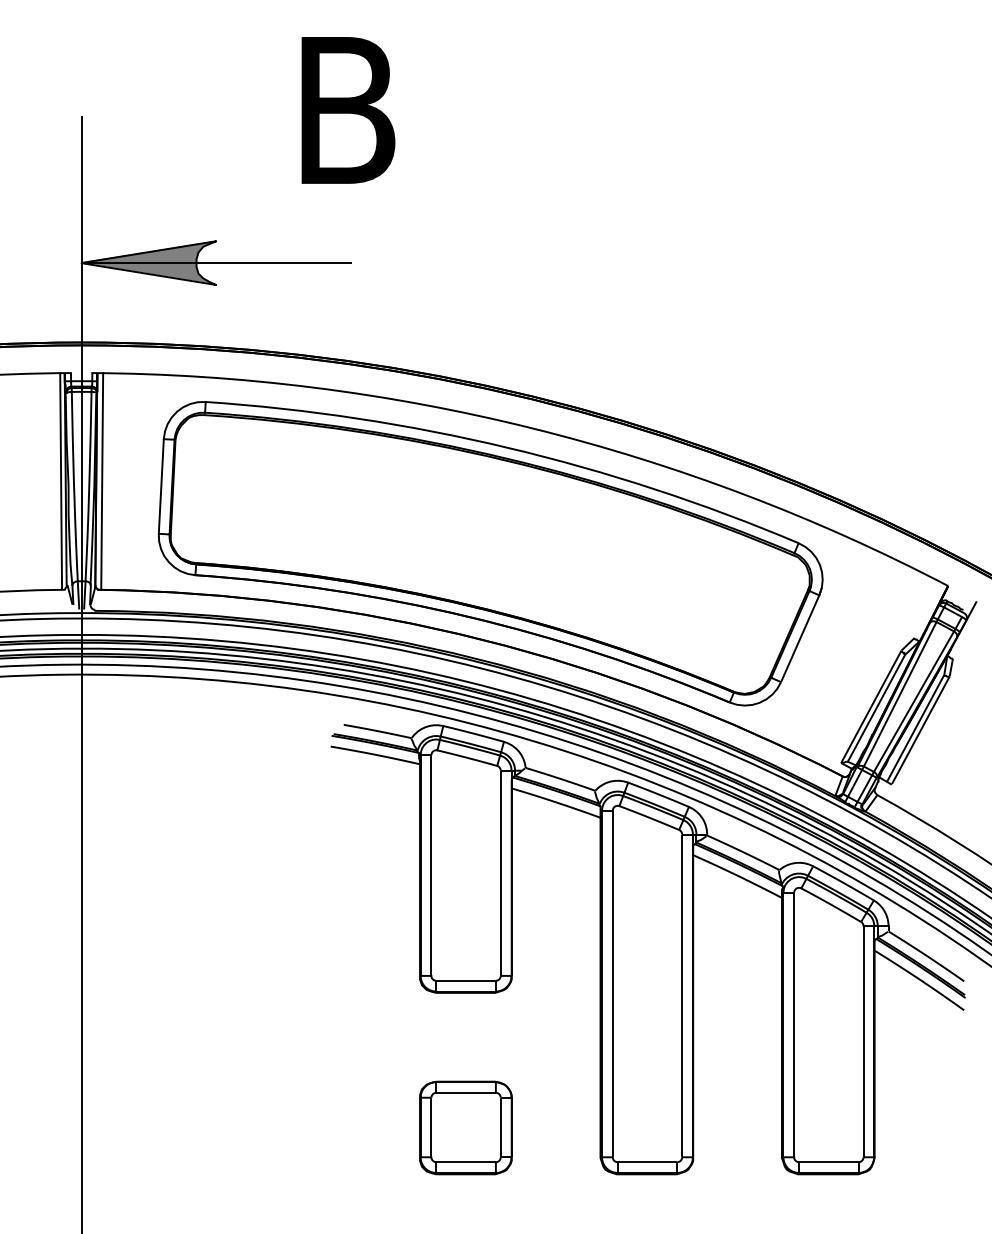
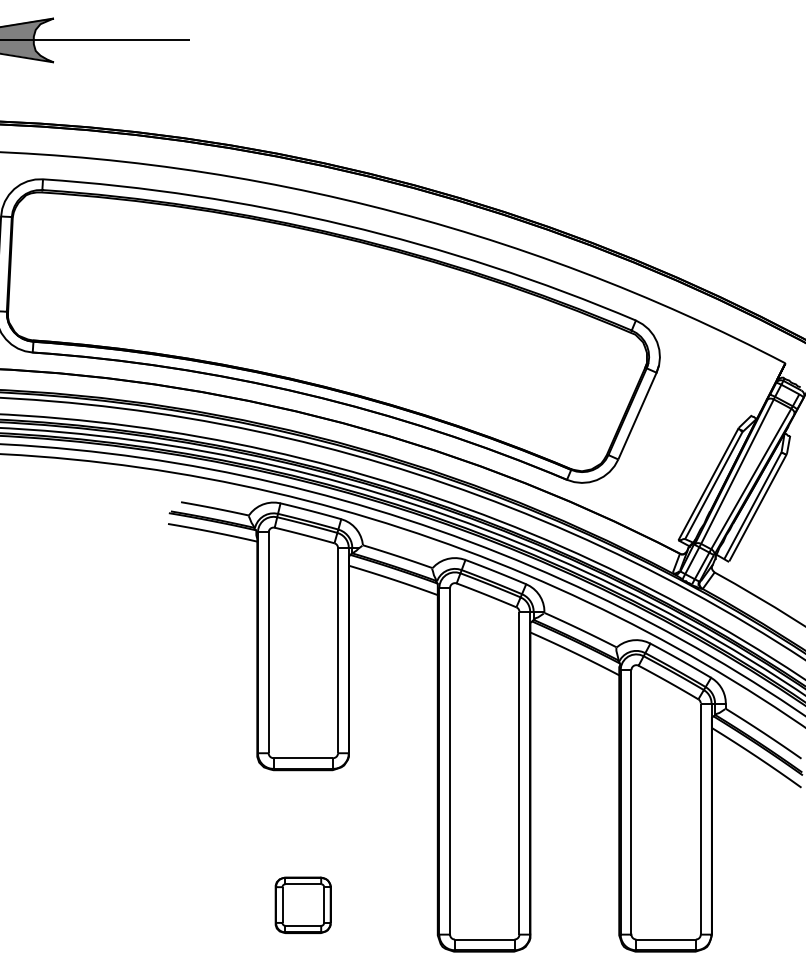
part: (465, 1127) -> (302, 904), size x0.6

